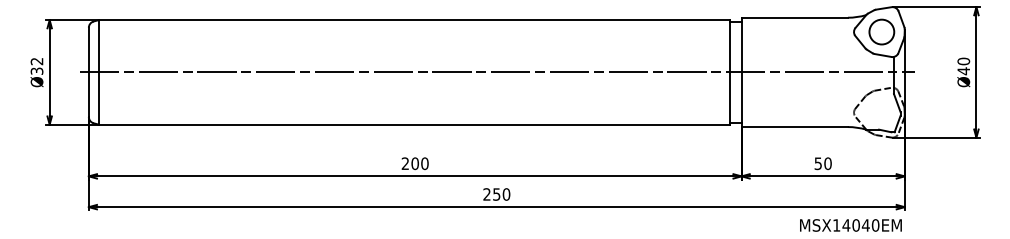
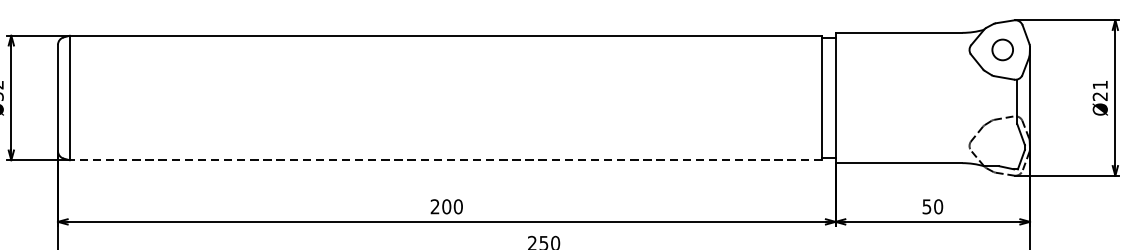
circle: (881, 31) -> (1002, 49), size x0.7
text: (963, 66) -> (1099, 90), Ø40 -> Ø21
line: (496, 72) -> (543, 98), removed
line: (414, 124) -> (445, 160), solid -> dashed

